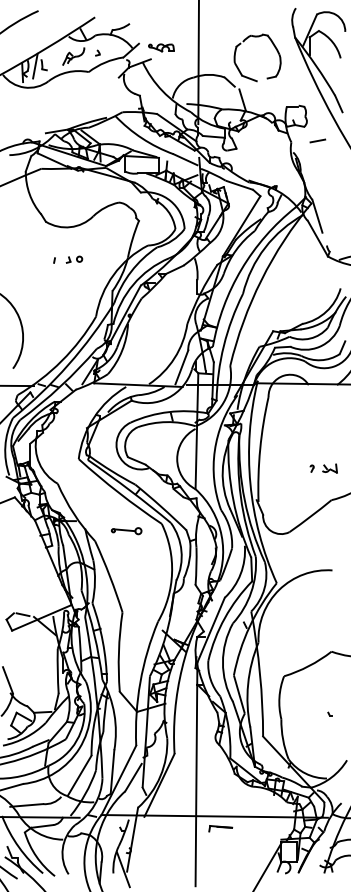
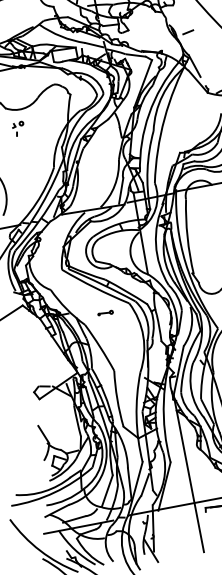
line: (317, 140) -> (187, 32), moved
part: (74, 259) -> (17, 124), moved
part: (126, 531) -> (105, 313), size x0.7

